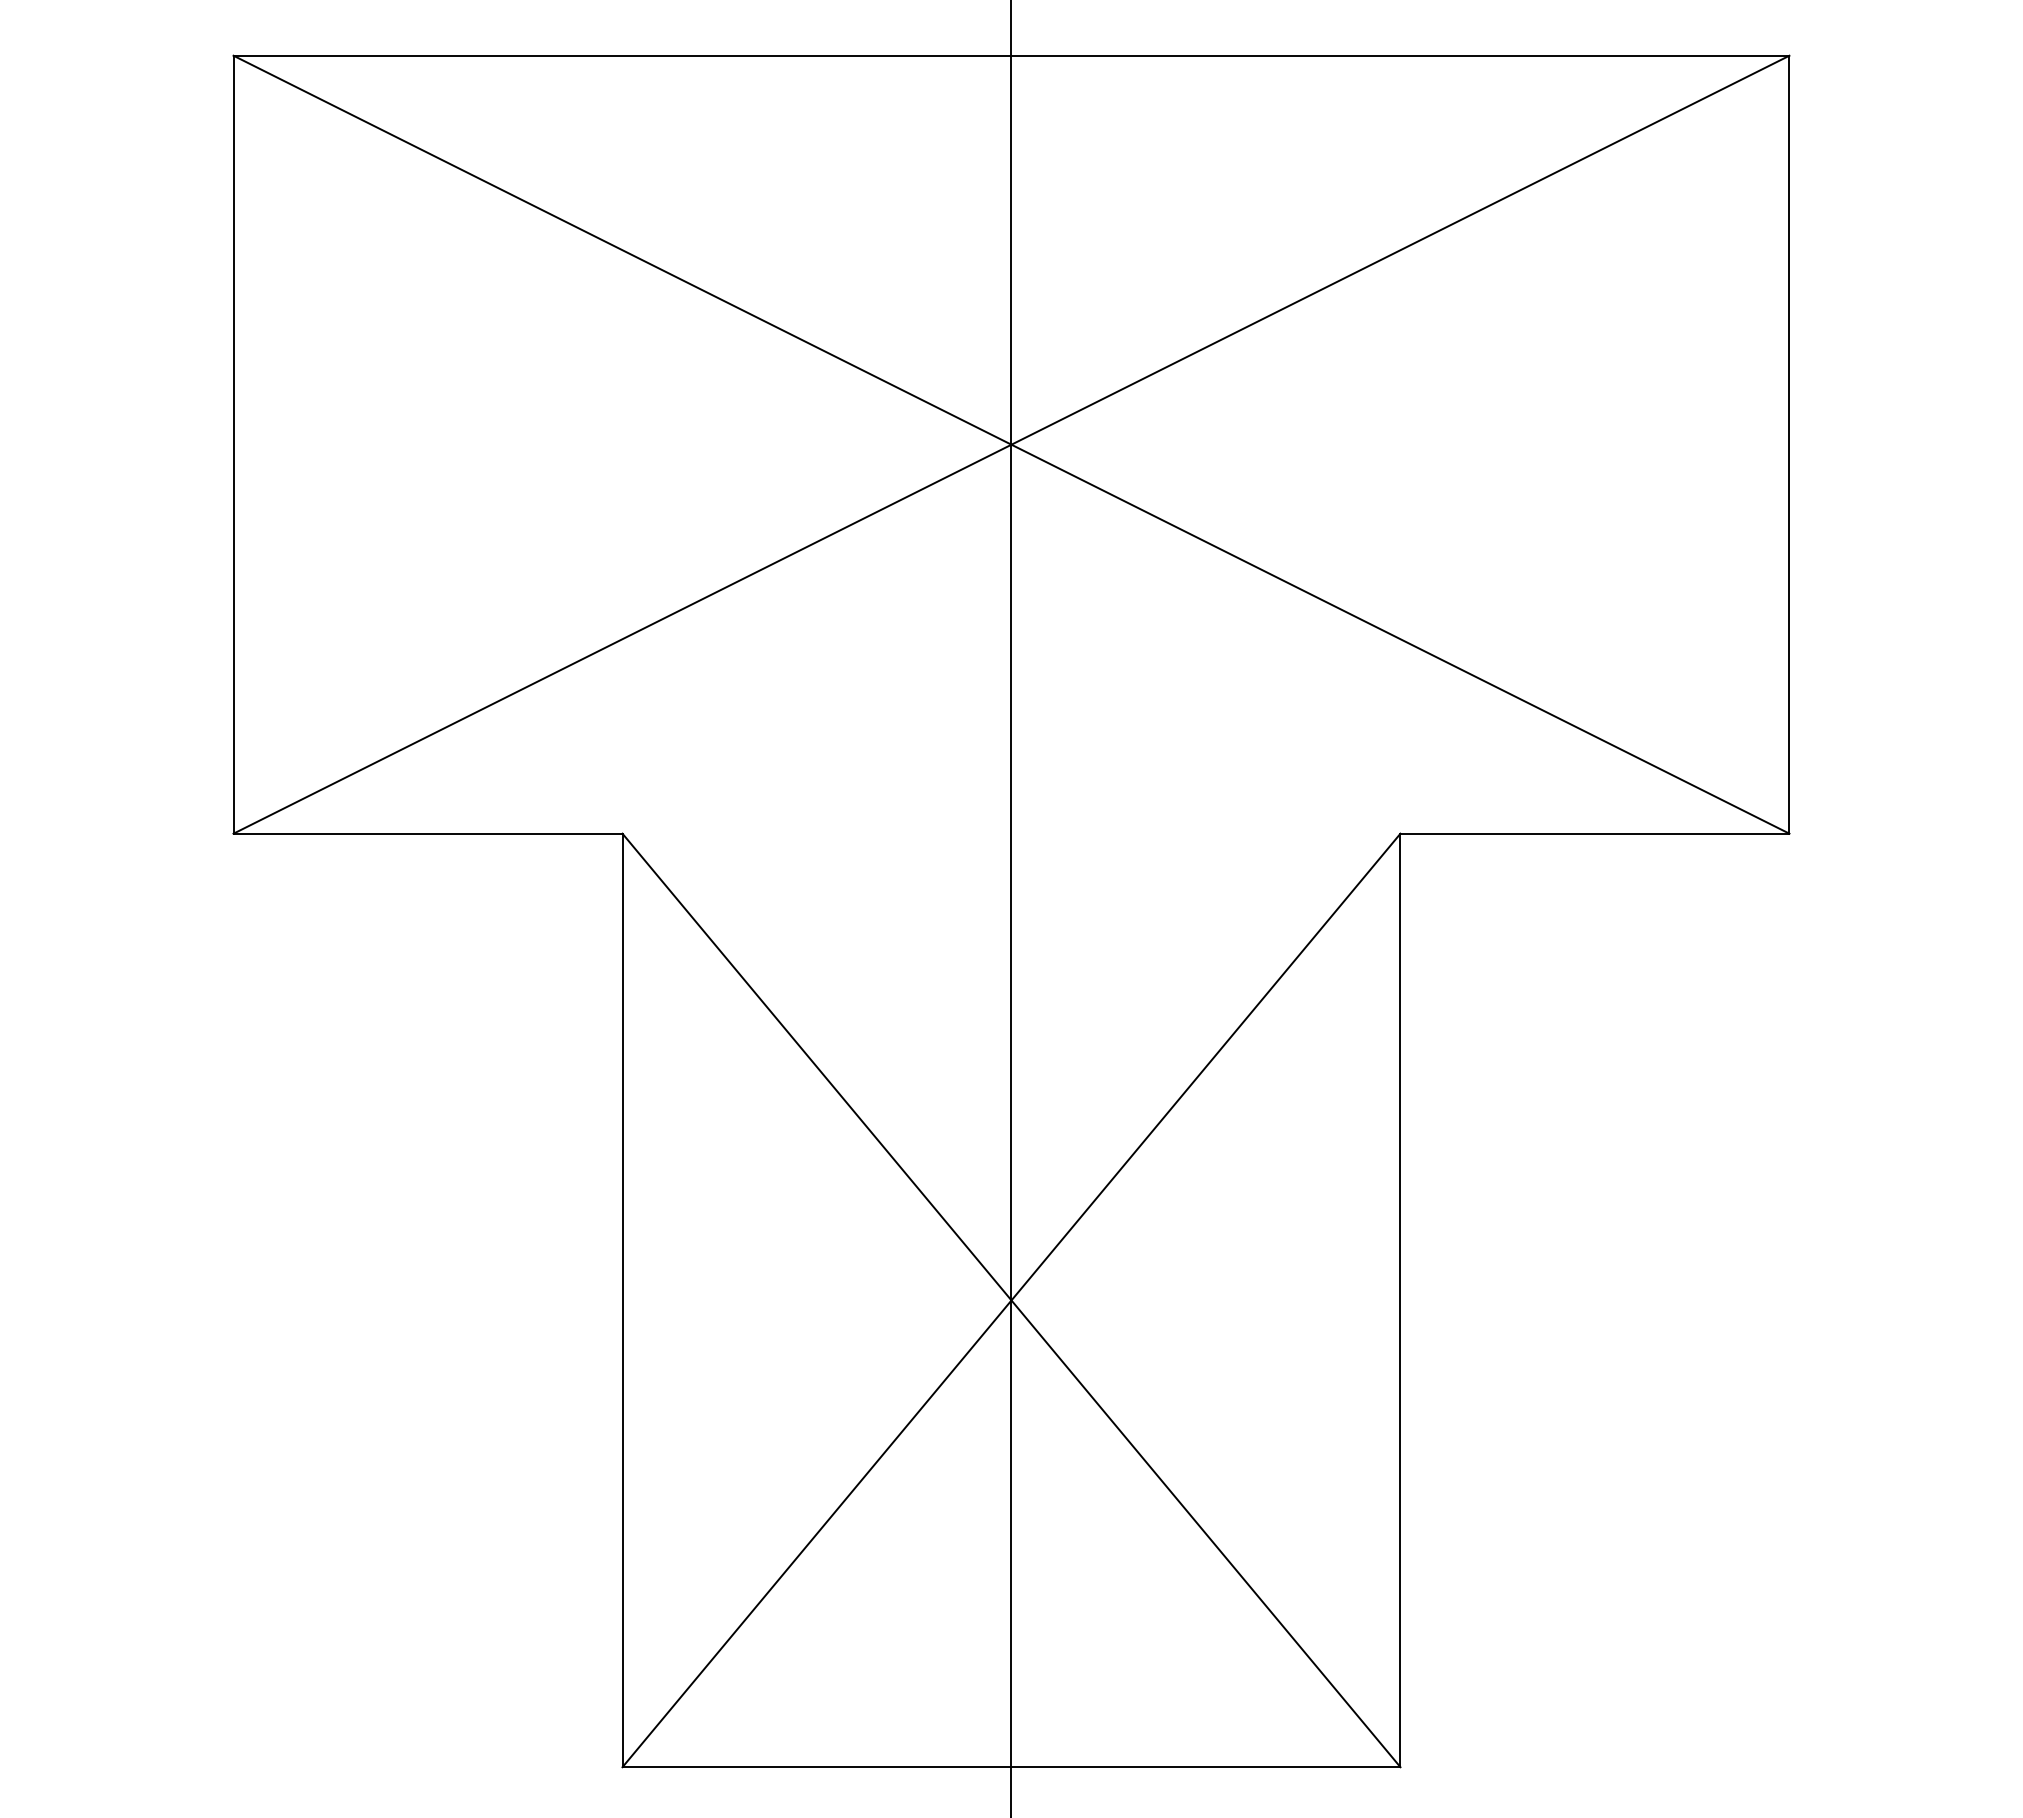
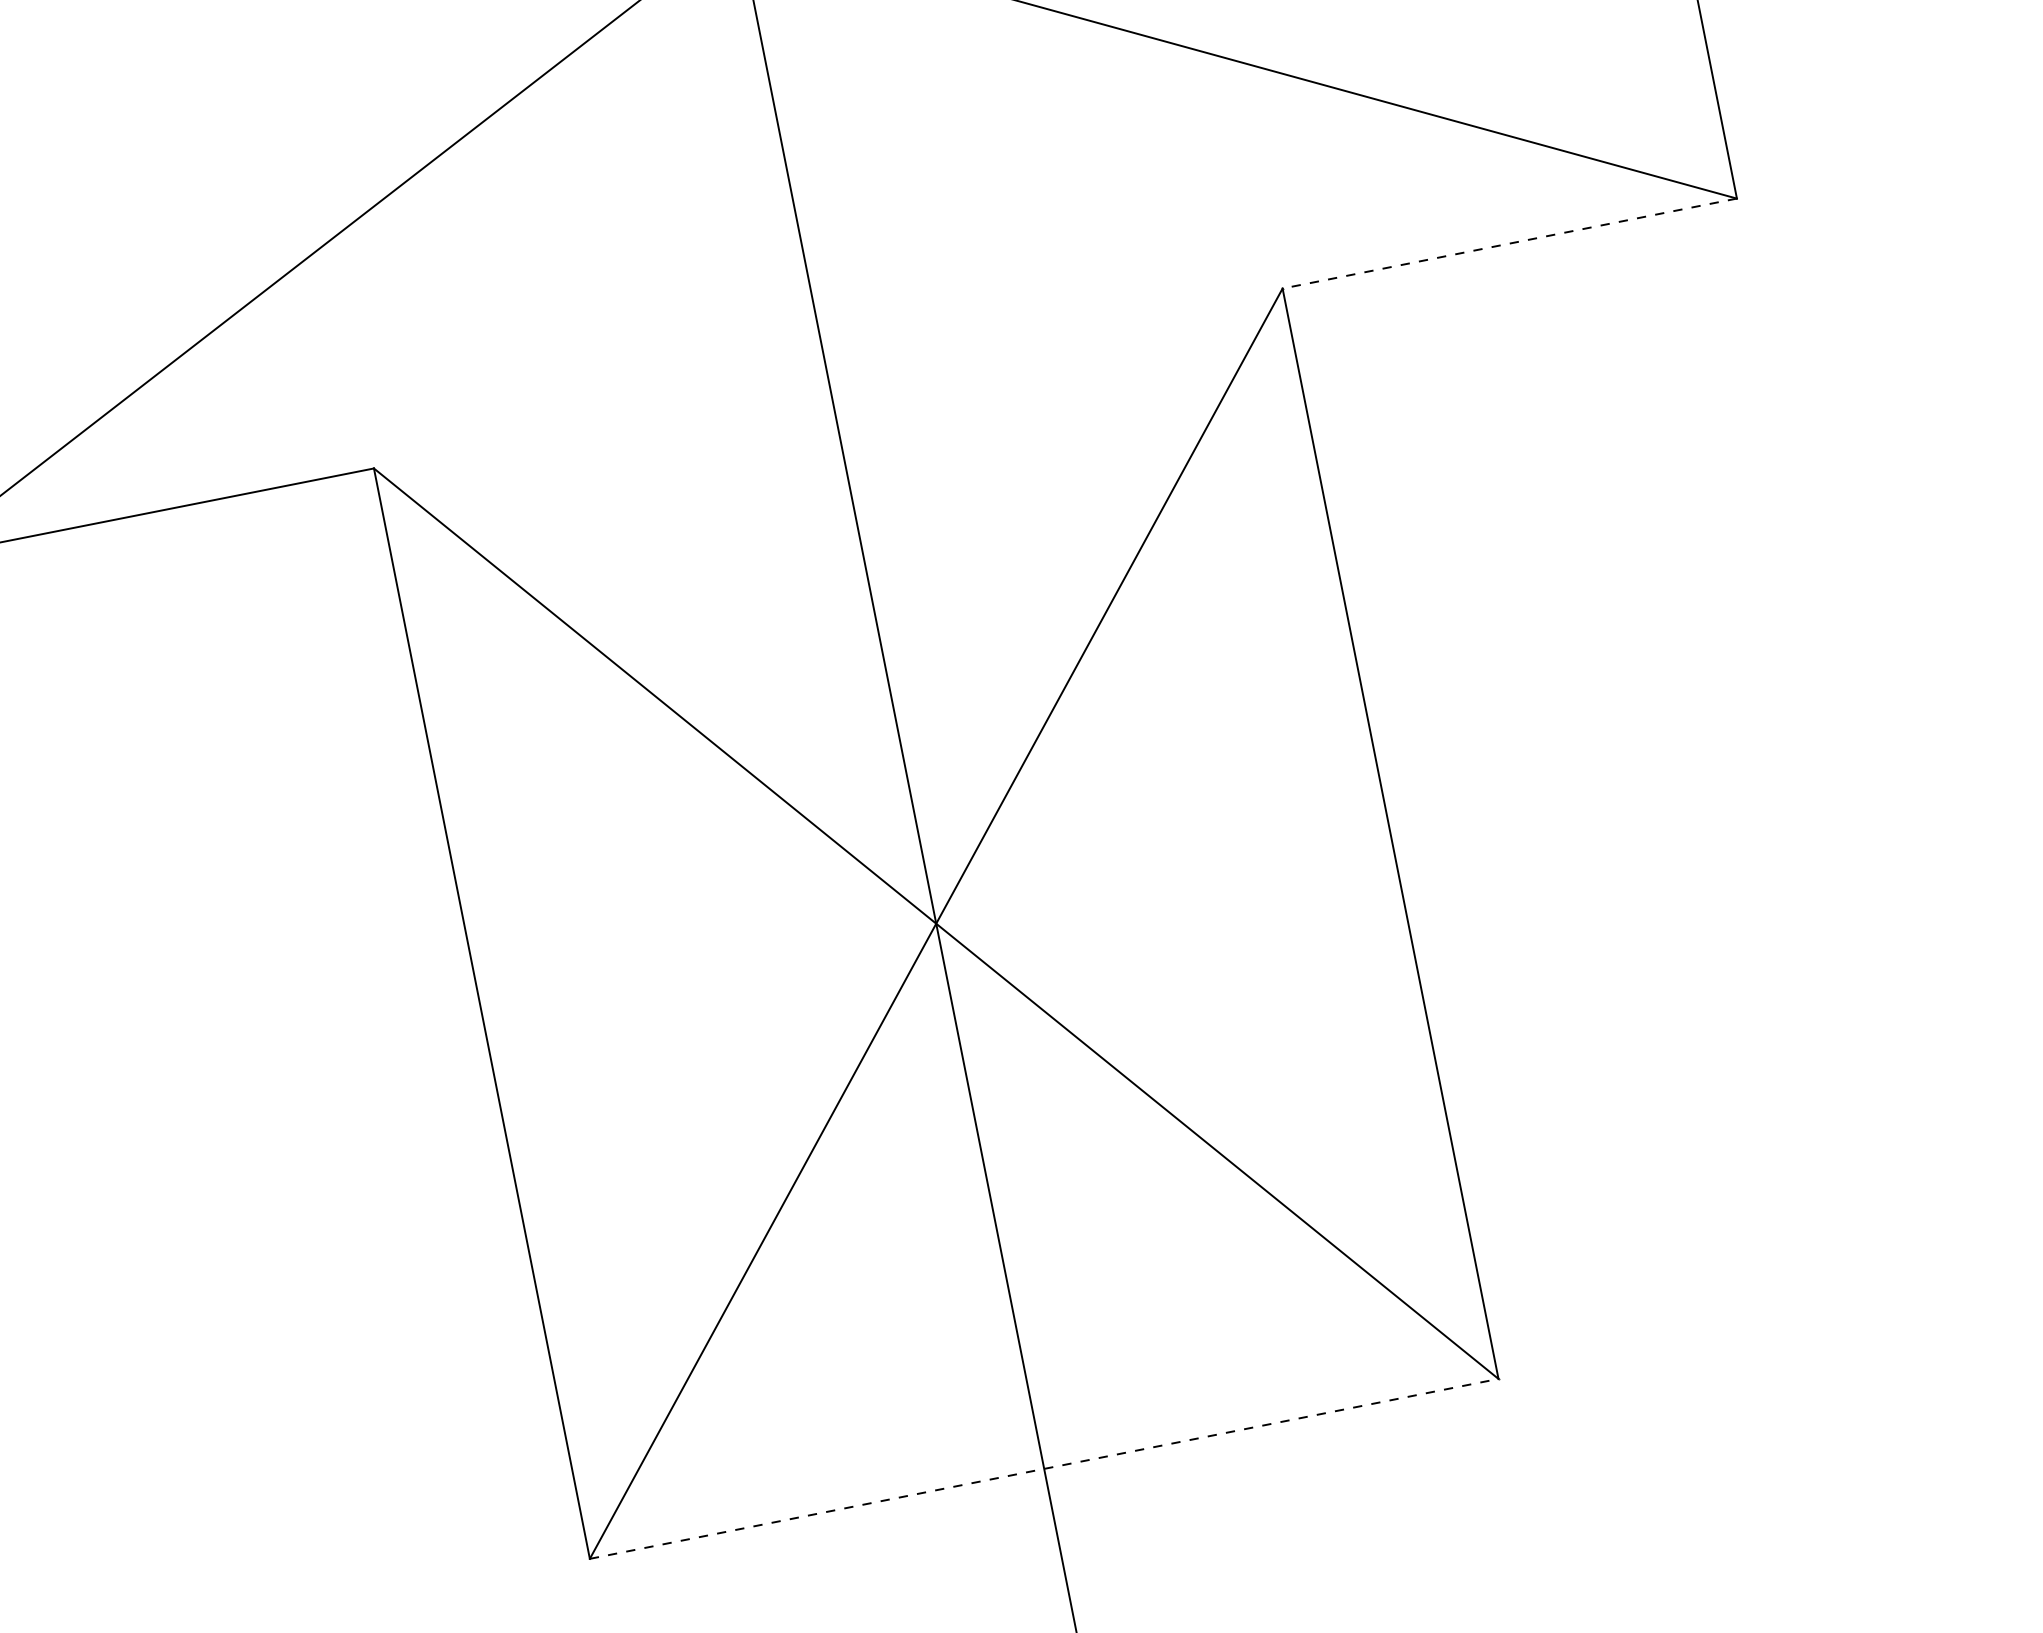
line: (1594, 833) -> (1509, 243), solid -> dashed
line: (1011, 1767) -> (1044, 1469), solid -> dashed

